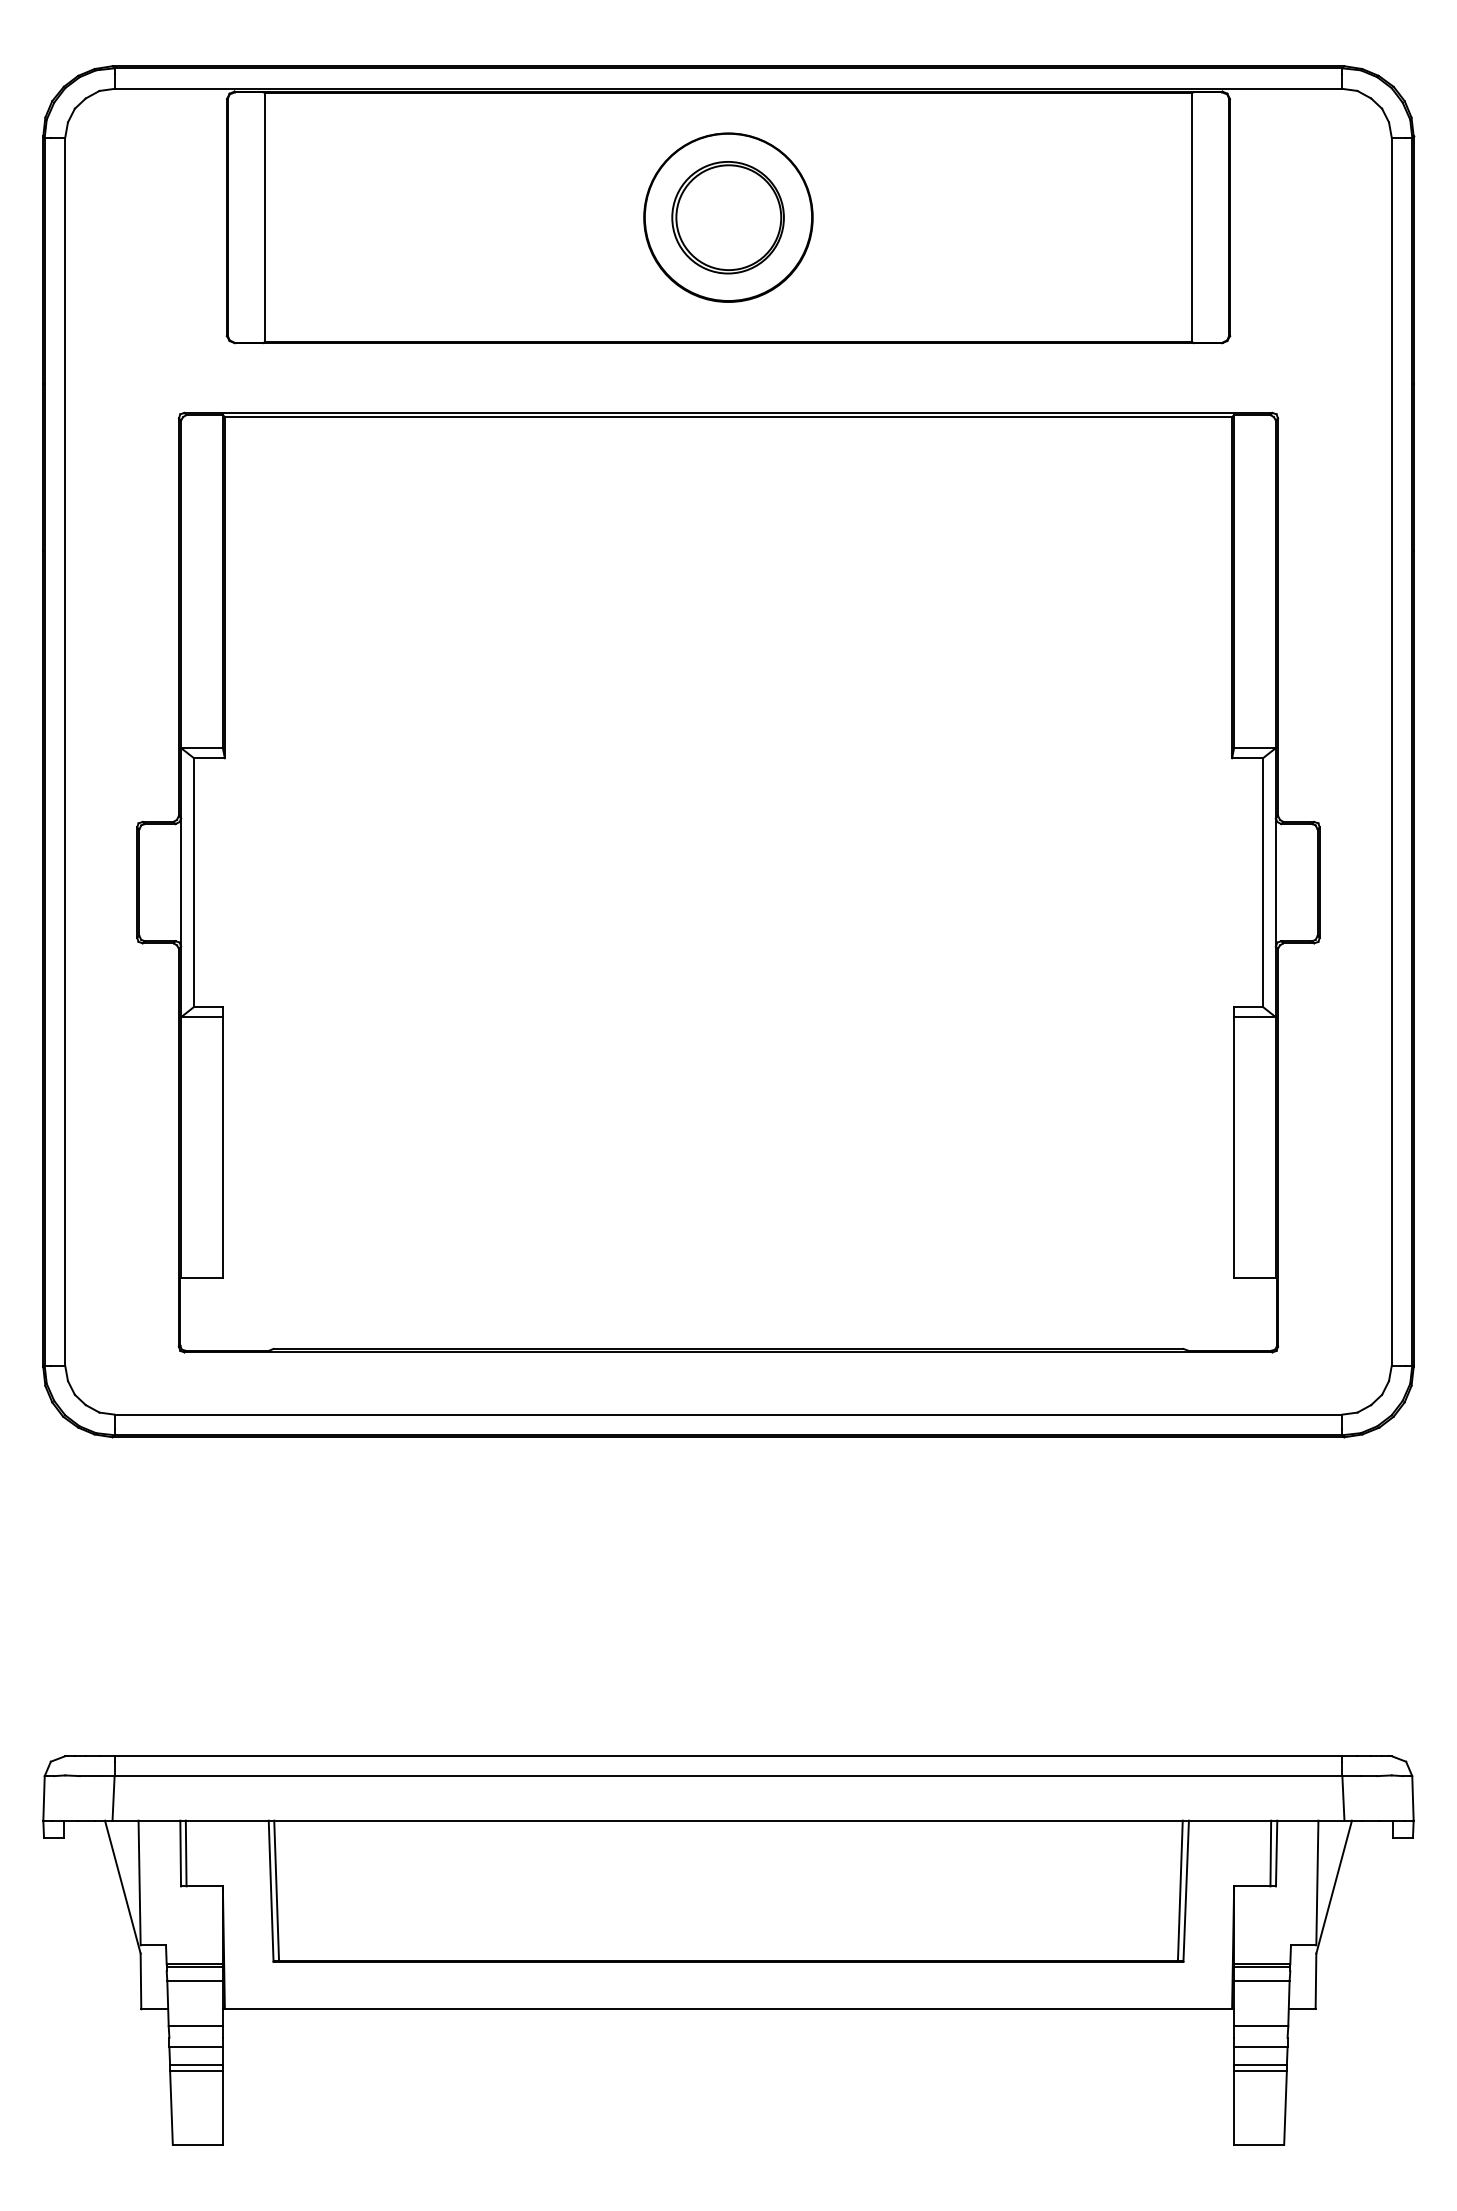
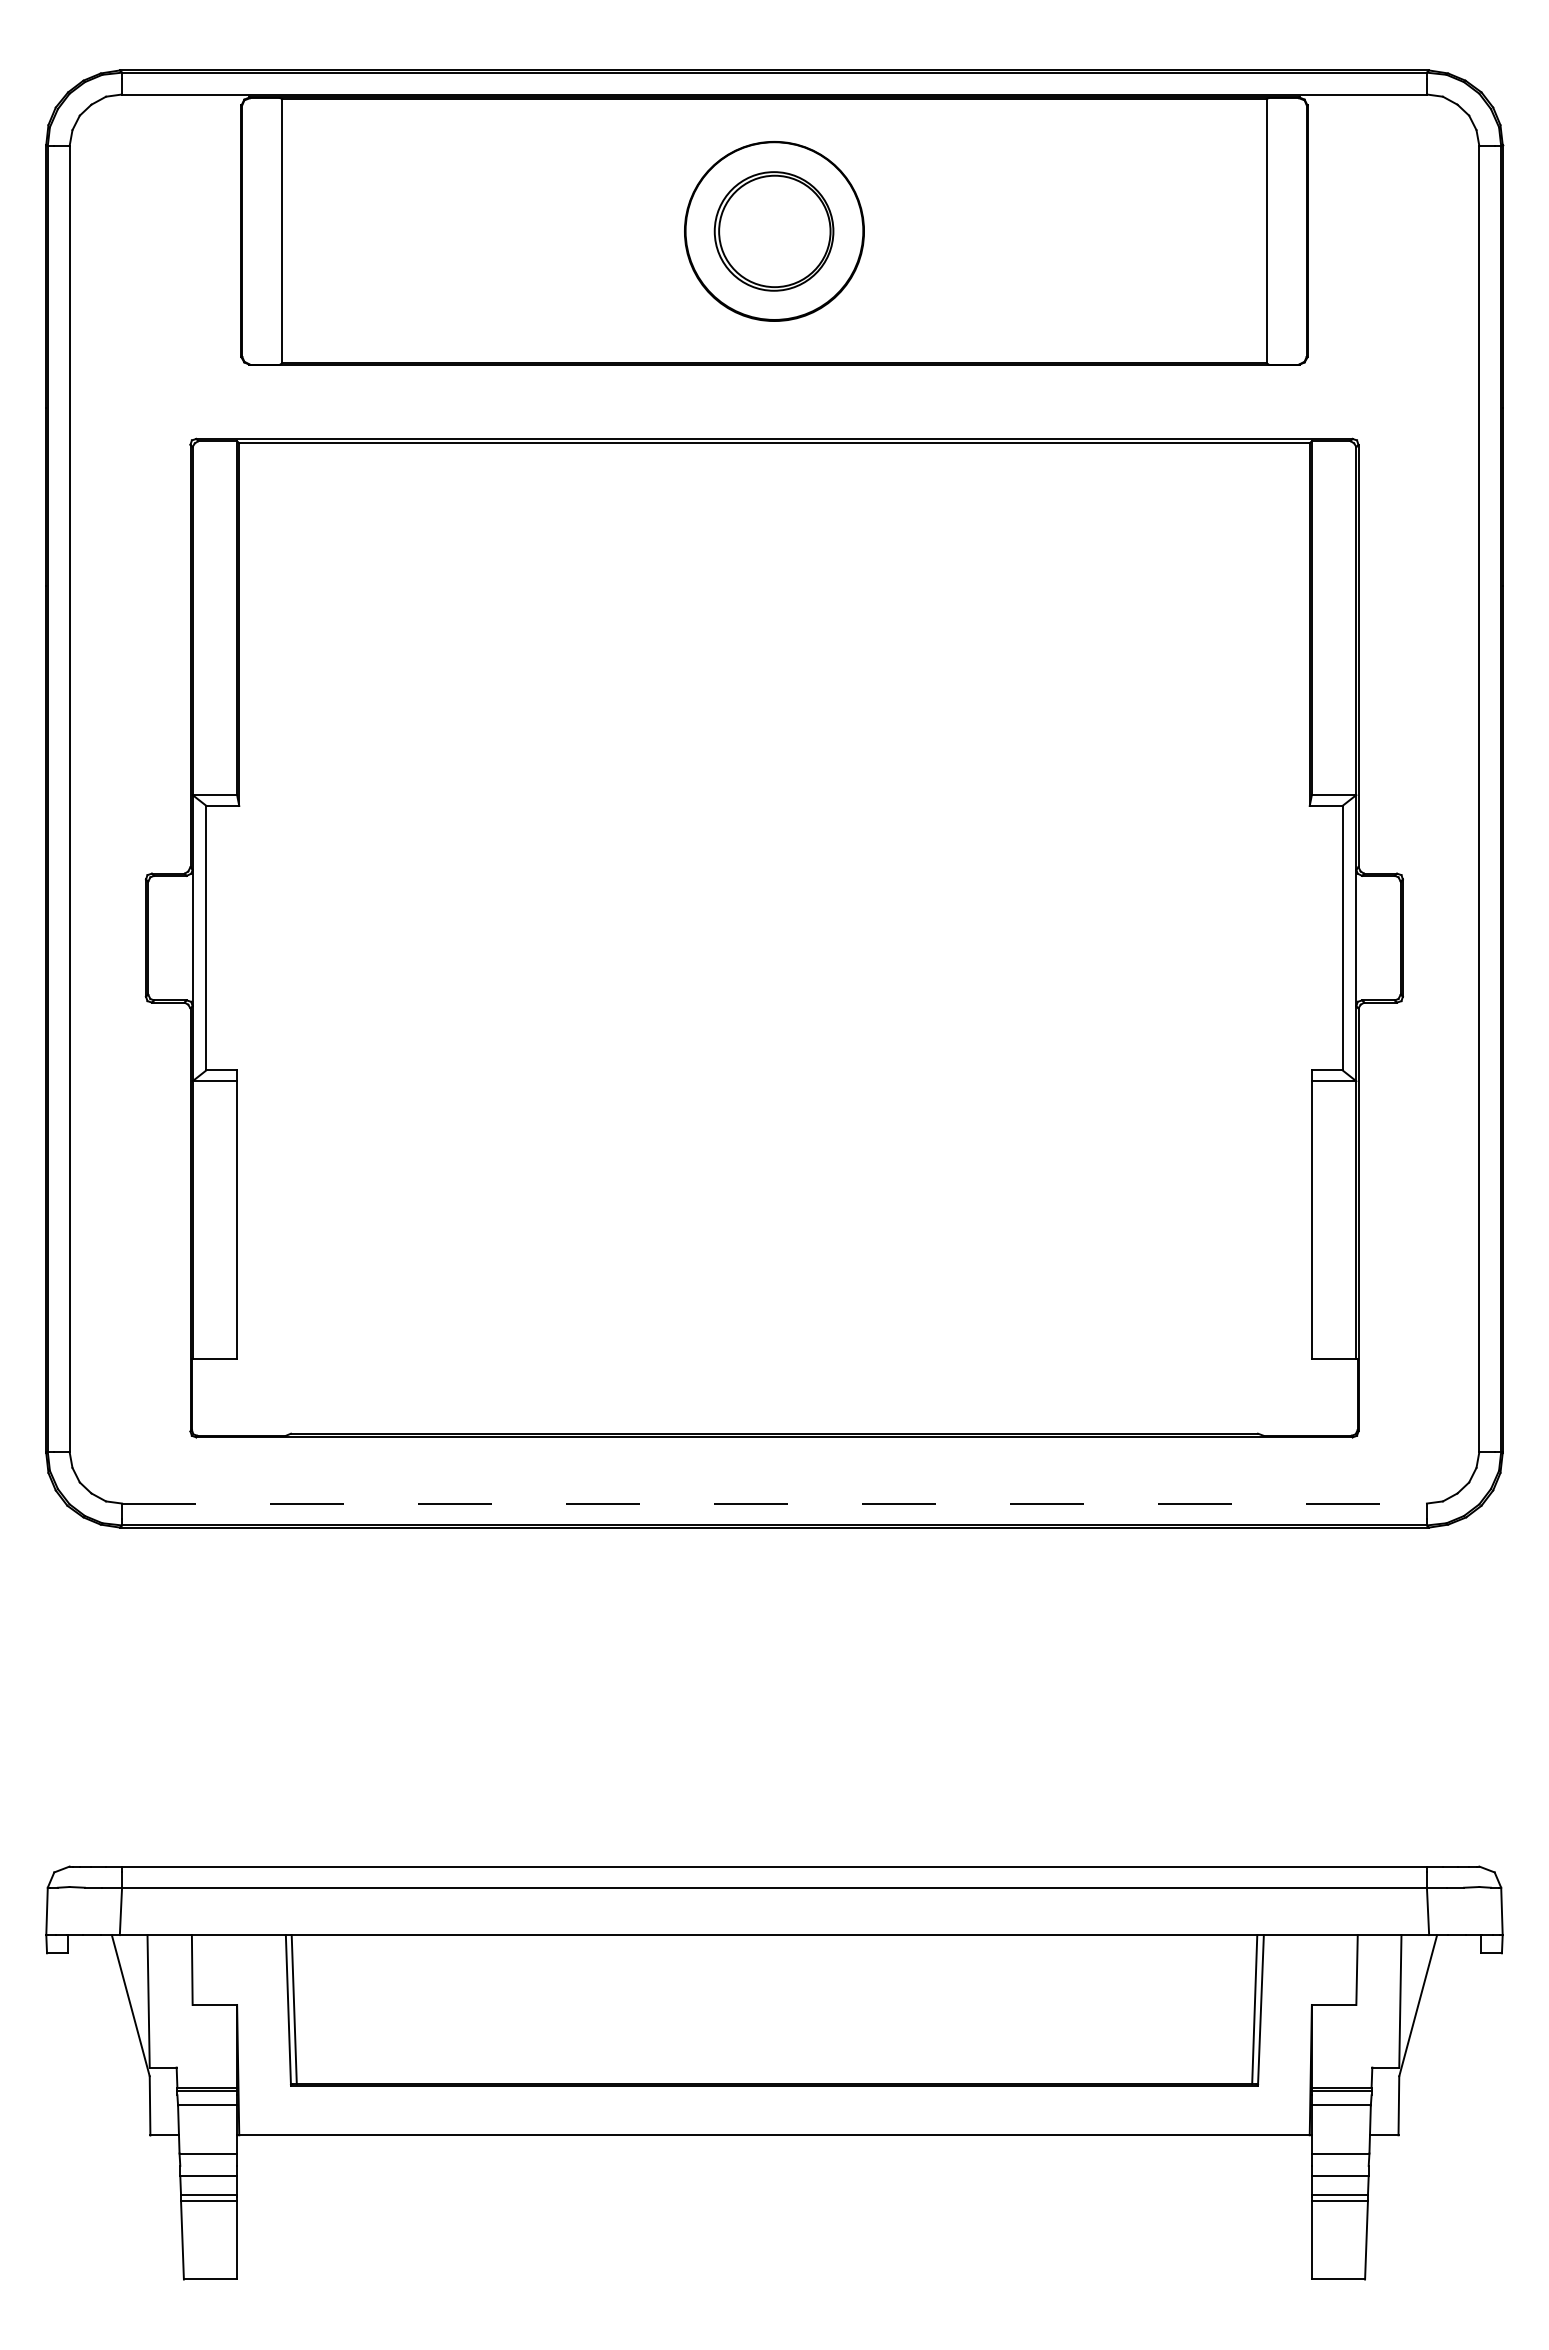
line: (729, 1414) -> (775, 1503), solid -> dashed
line: (185, 1853) -> (197, 1969), removed
line: (1270, 1853) -> (1350, 1969), removed

